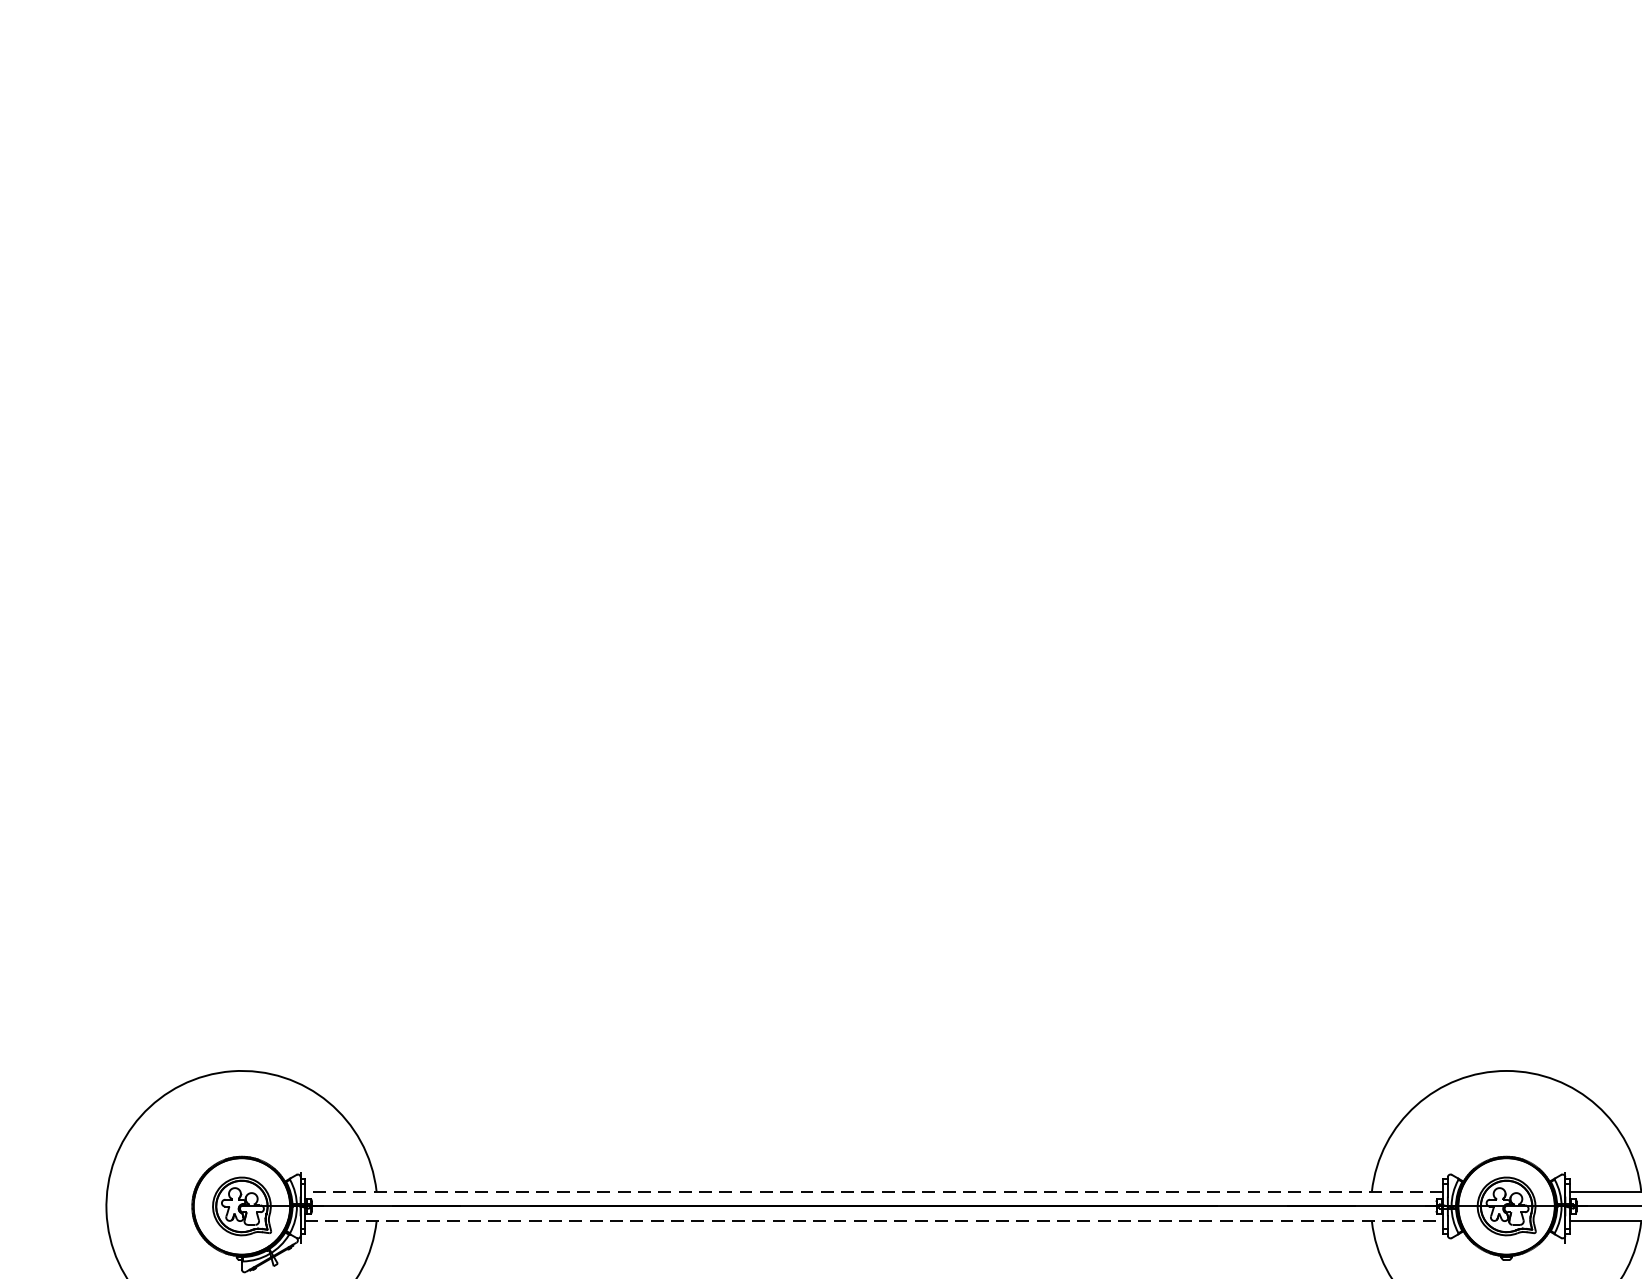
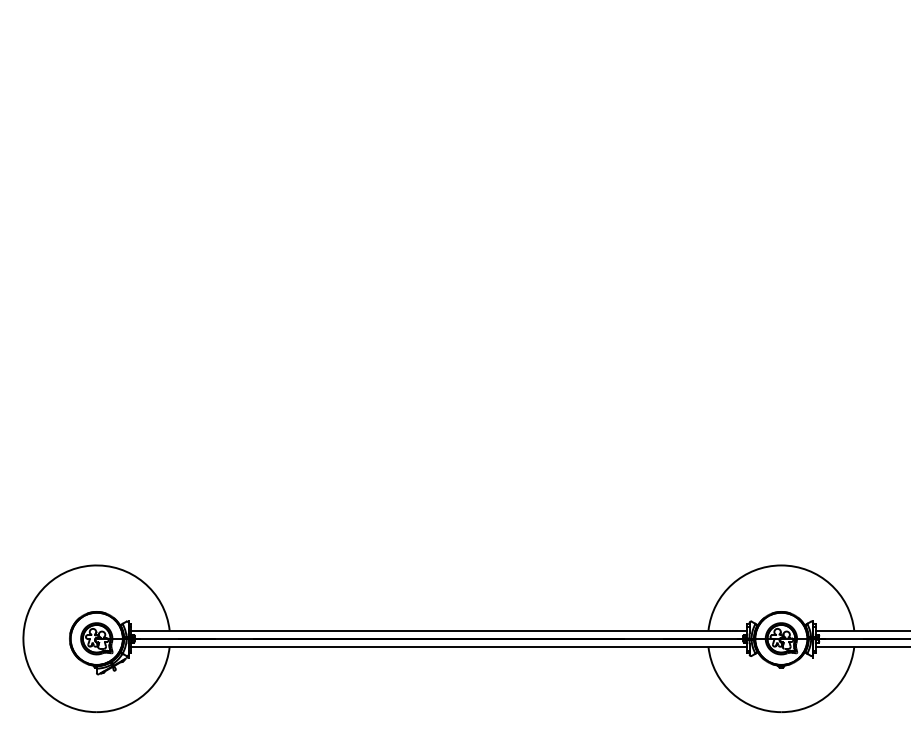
line: (873, 1191) -> (438, 630), dashed -> solid
line: (875, 1220) -> (439, 646), dashed -> solid

